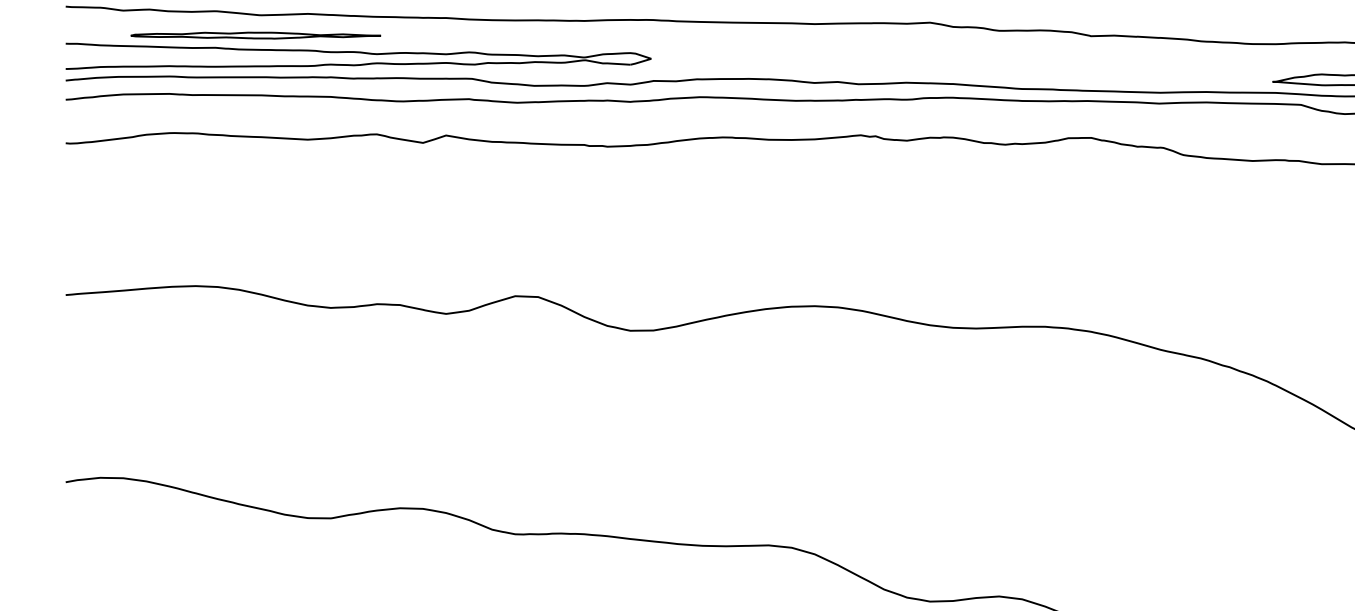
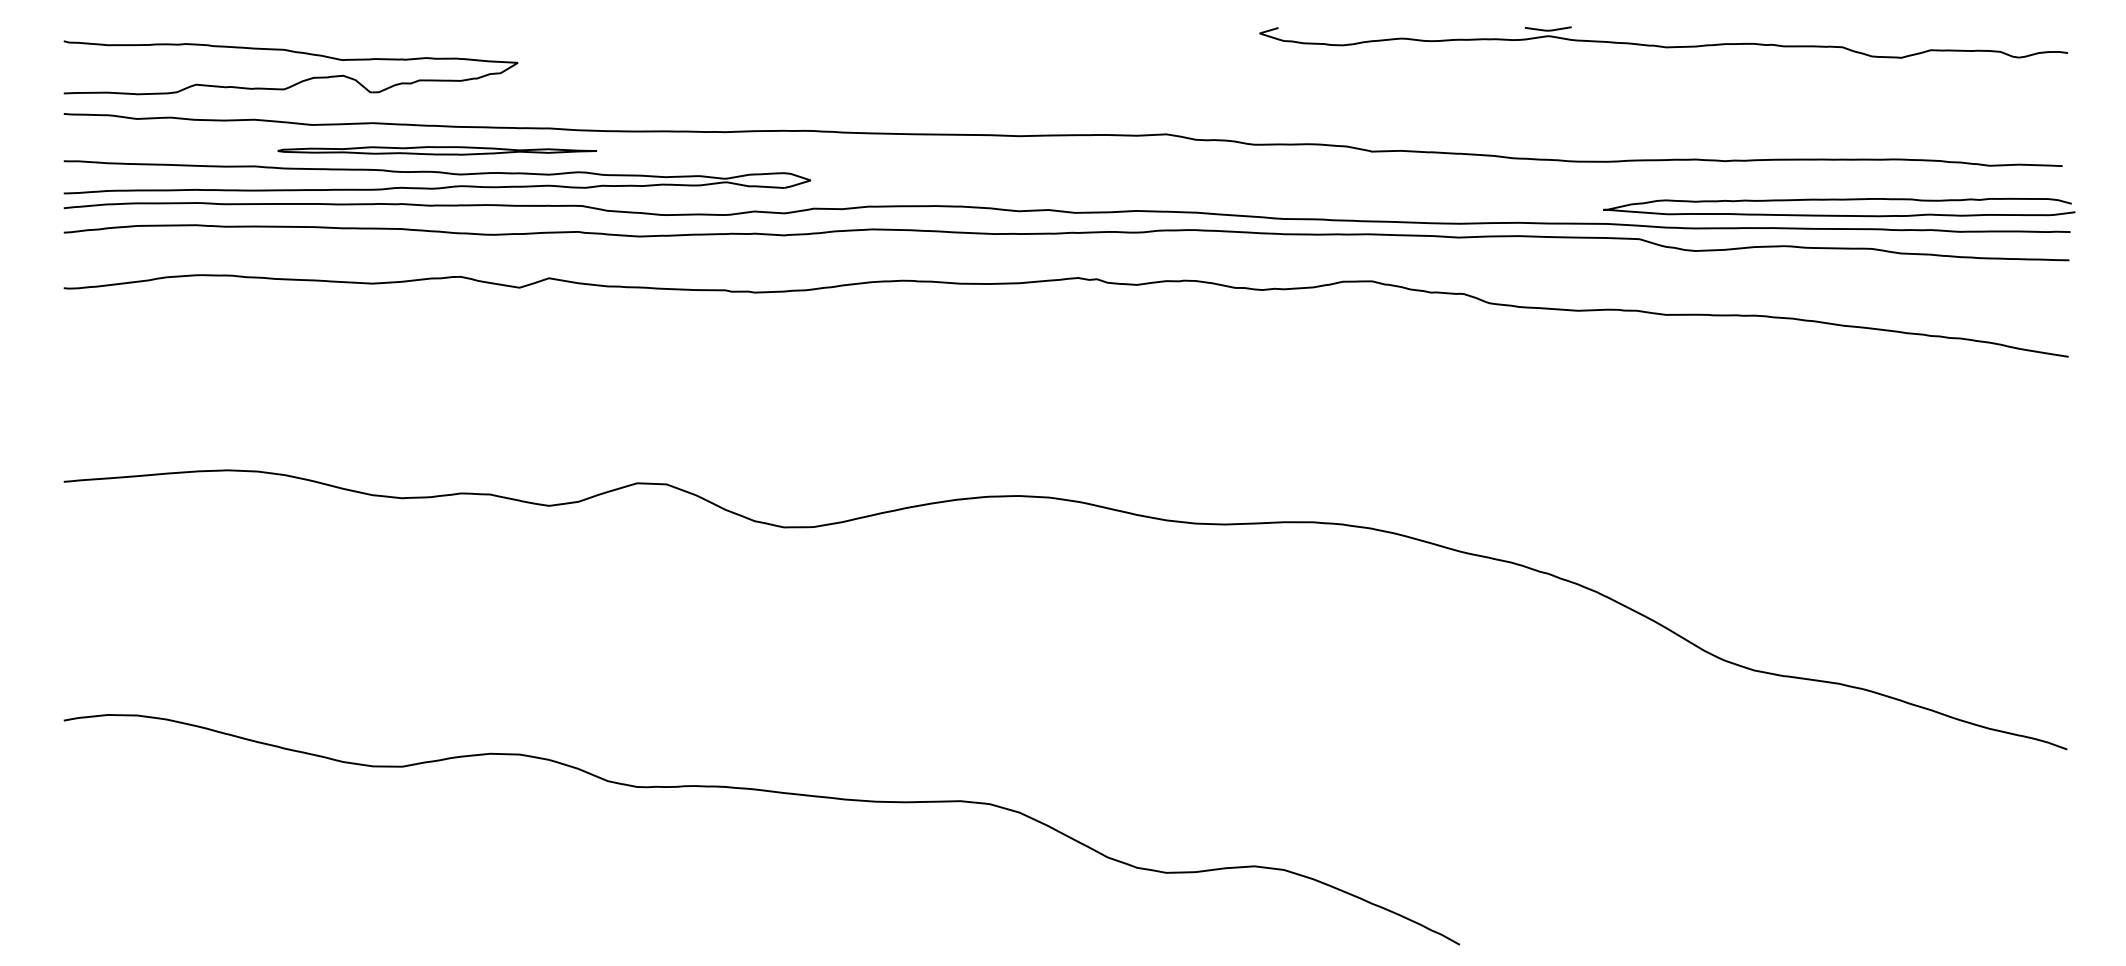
part: (255, 35) -> (437, 150), moved

